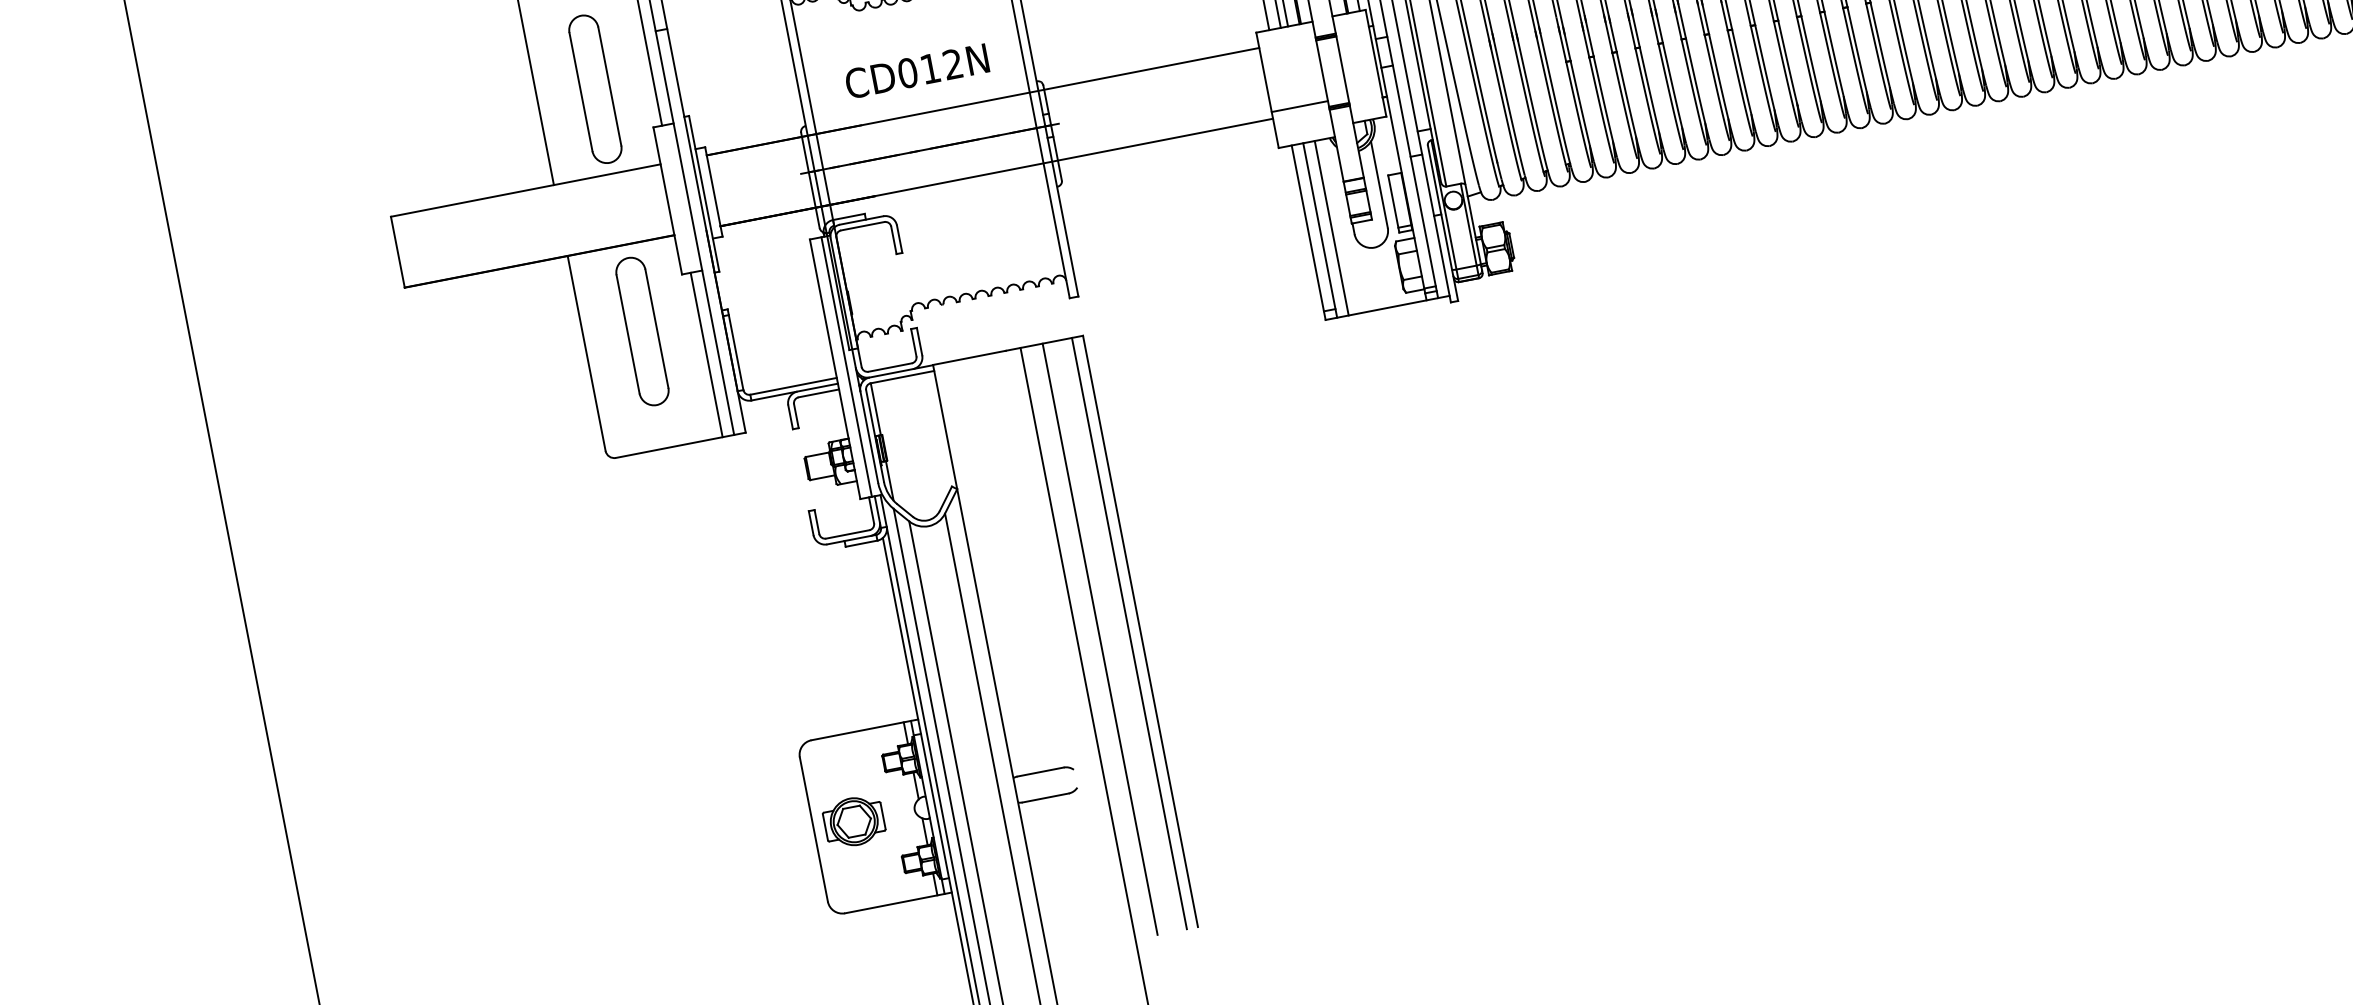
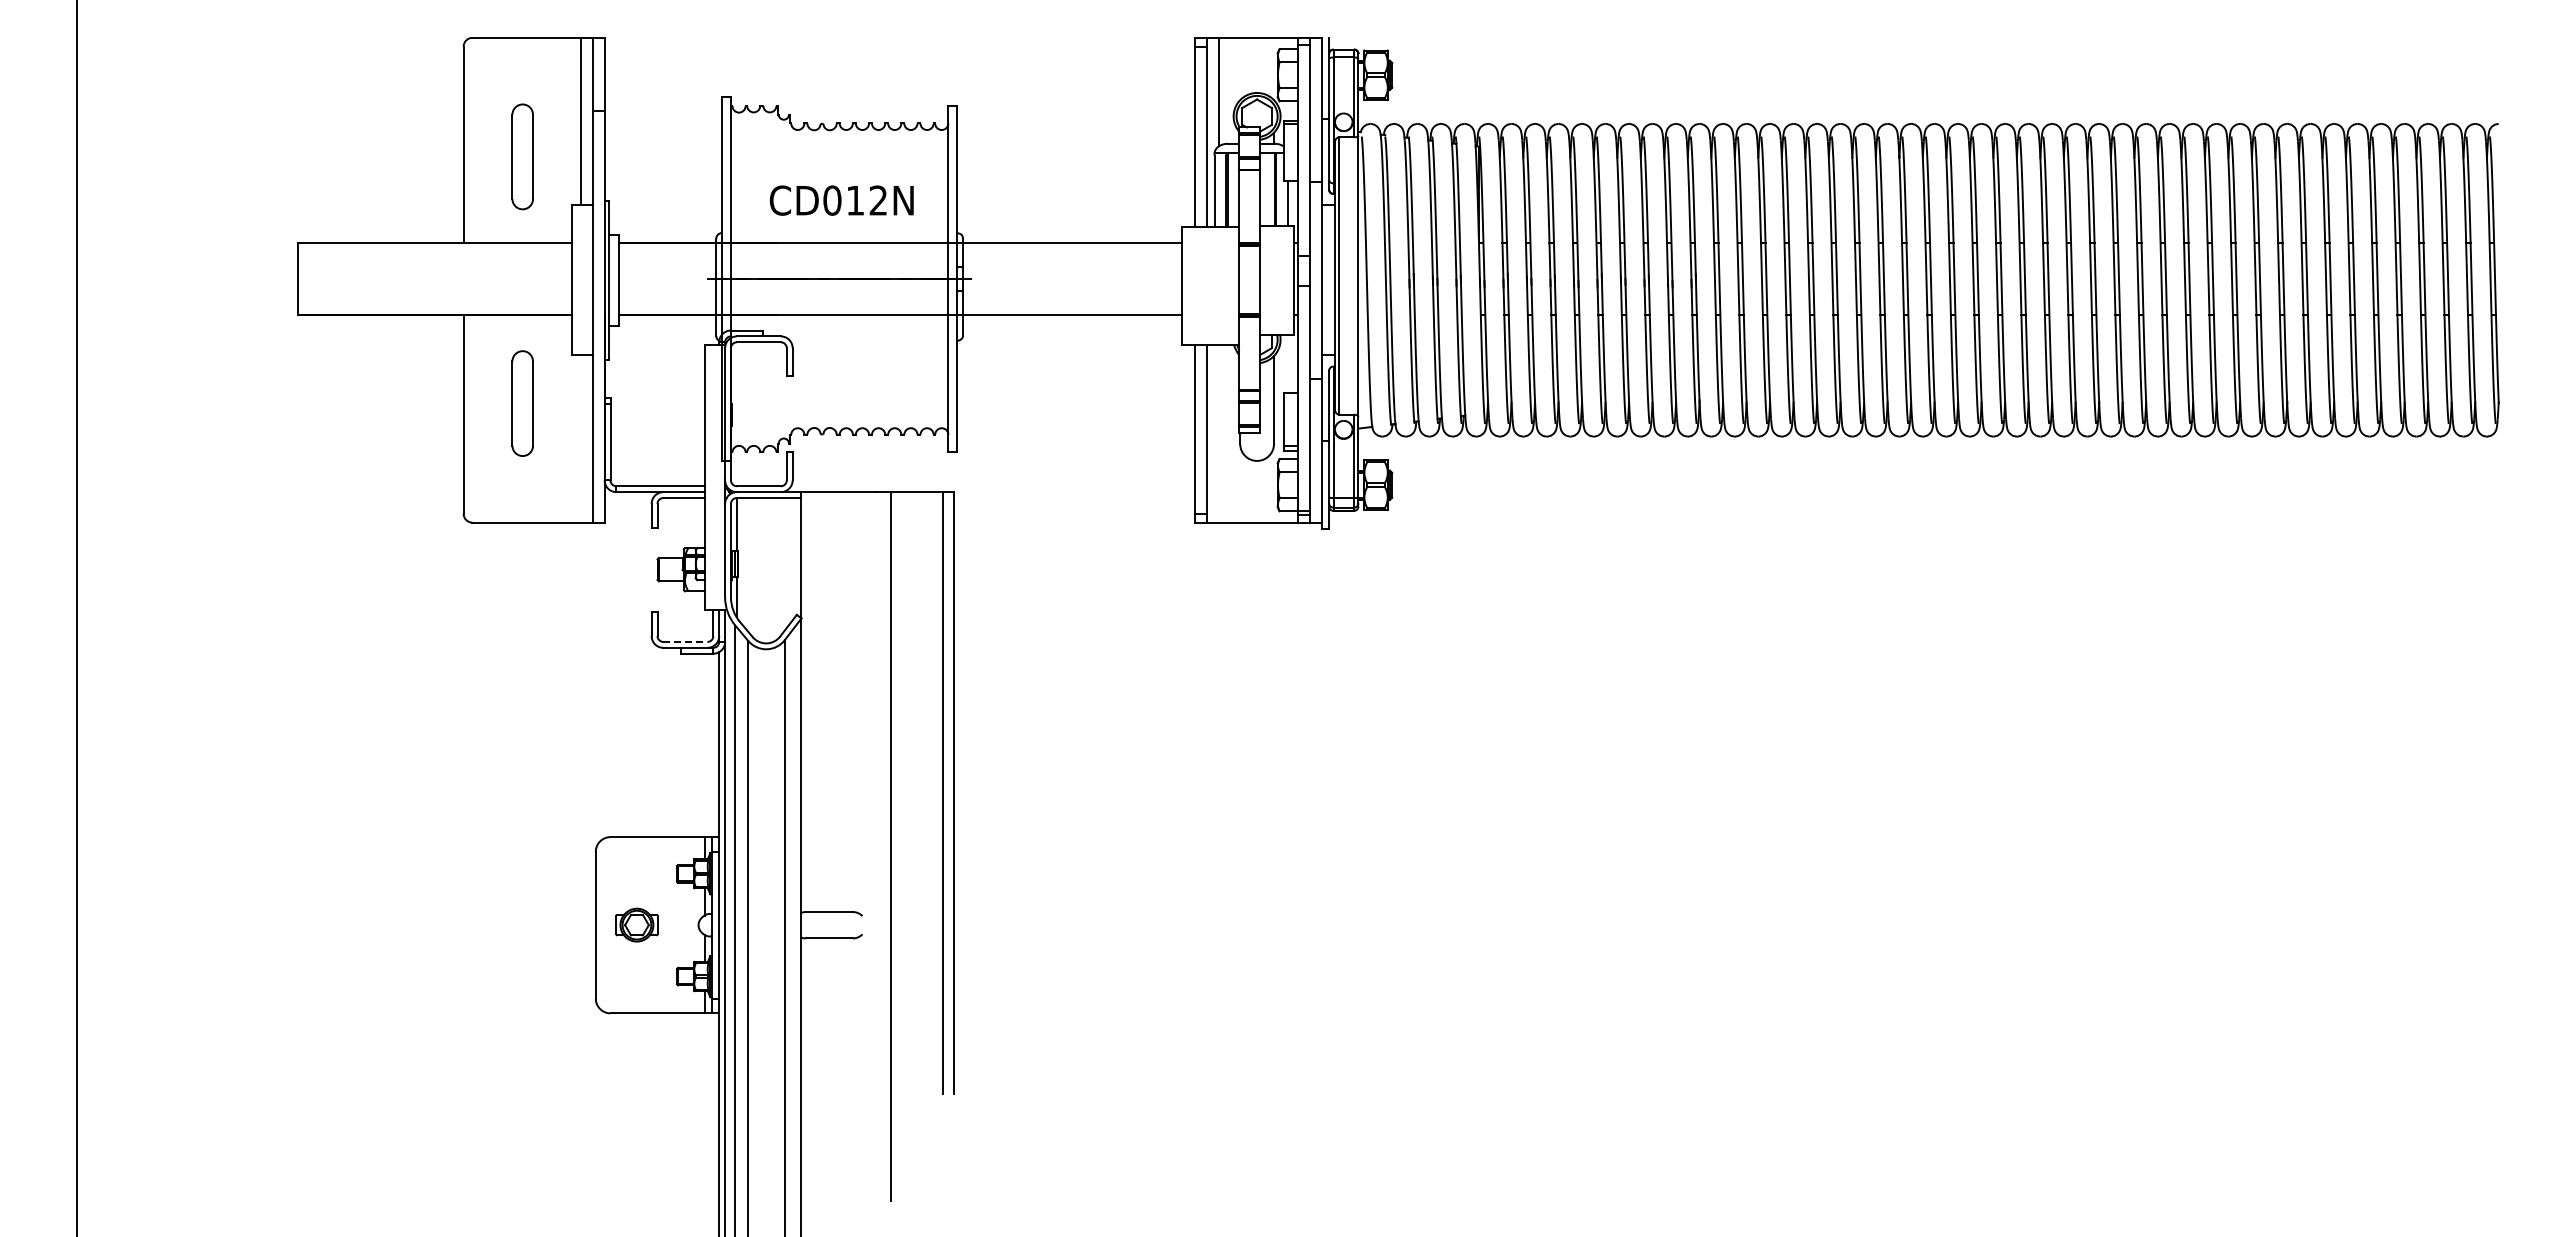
part: (595, 88) -> (522, 156), size x0.7
line: (1299, 106) -> (1210, 308), removed
line: (1331, 228) -> (1218, 433), removed
part: (642, 331) -> (522, 403), size x0.7
line: (706, 354) -> (581, 438), removed
line: (846, 367) -> (716, 477), removed
line: (847, 533) -> (685, 641), solid -> dashed
line: (1100, 638) -> (913, 792), removed
part: (853, 821) -> (636, 924), size x0.7

